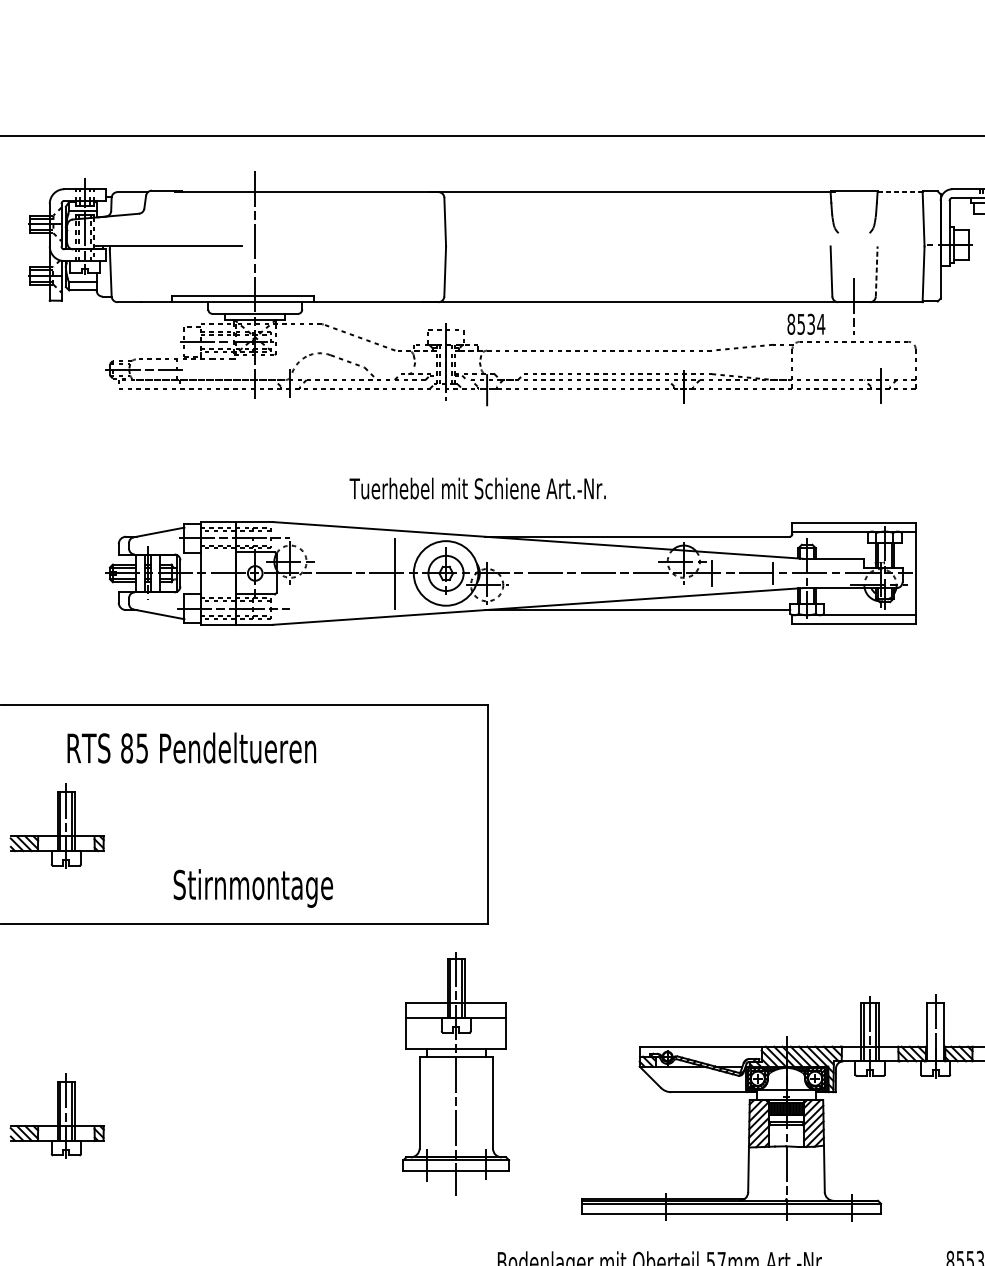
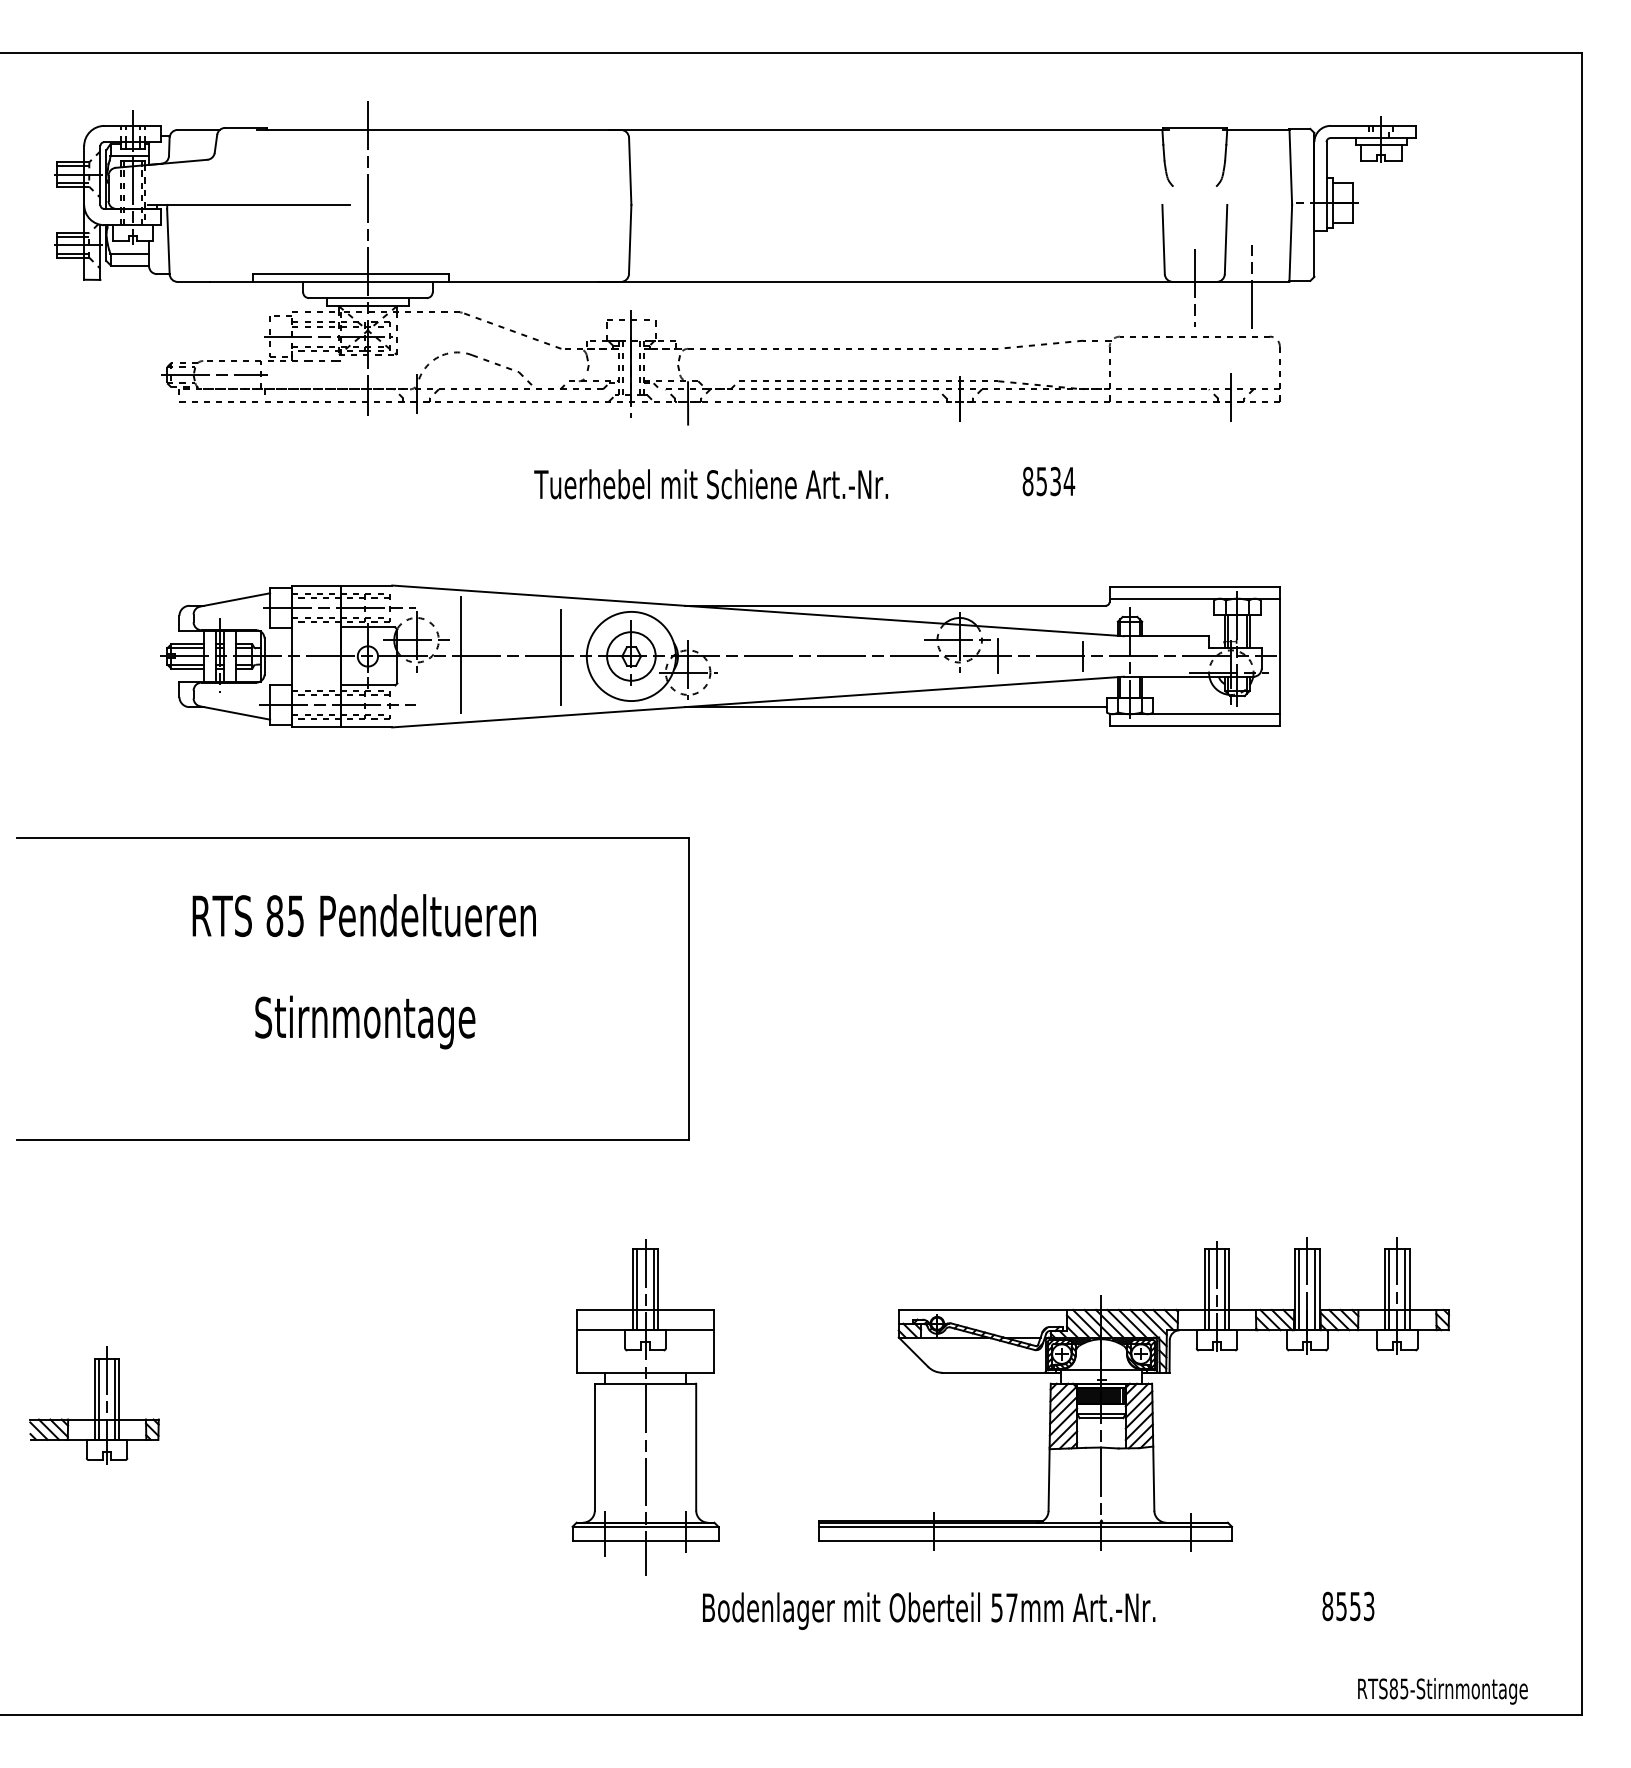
line: (898, 191) -> (1255, 129), dashed -> solid
line: (877, 271) -> (1226, 239), dashed -> solid
line: (895, 305) -> (1251, 286), added
text: (806, 324) -> (1048, 481), moved
text: (477, 488) -> (710, 484), moved
line: (323, 572) -> (461, 654), added
text: (191, 747) -> (363, 915), moved
part: (57, 826) -> (94, 1005), removed
text: (253, 888) -> (365, 1022), moved
line: (929, 1031) -> (1299, 1289), added
line: (941, 1031) -> (1315, 1289), added
part: (456, 1073) -> (645, 1407), moved

